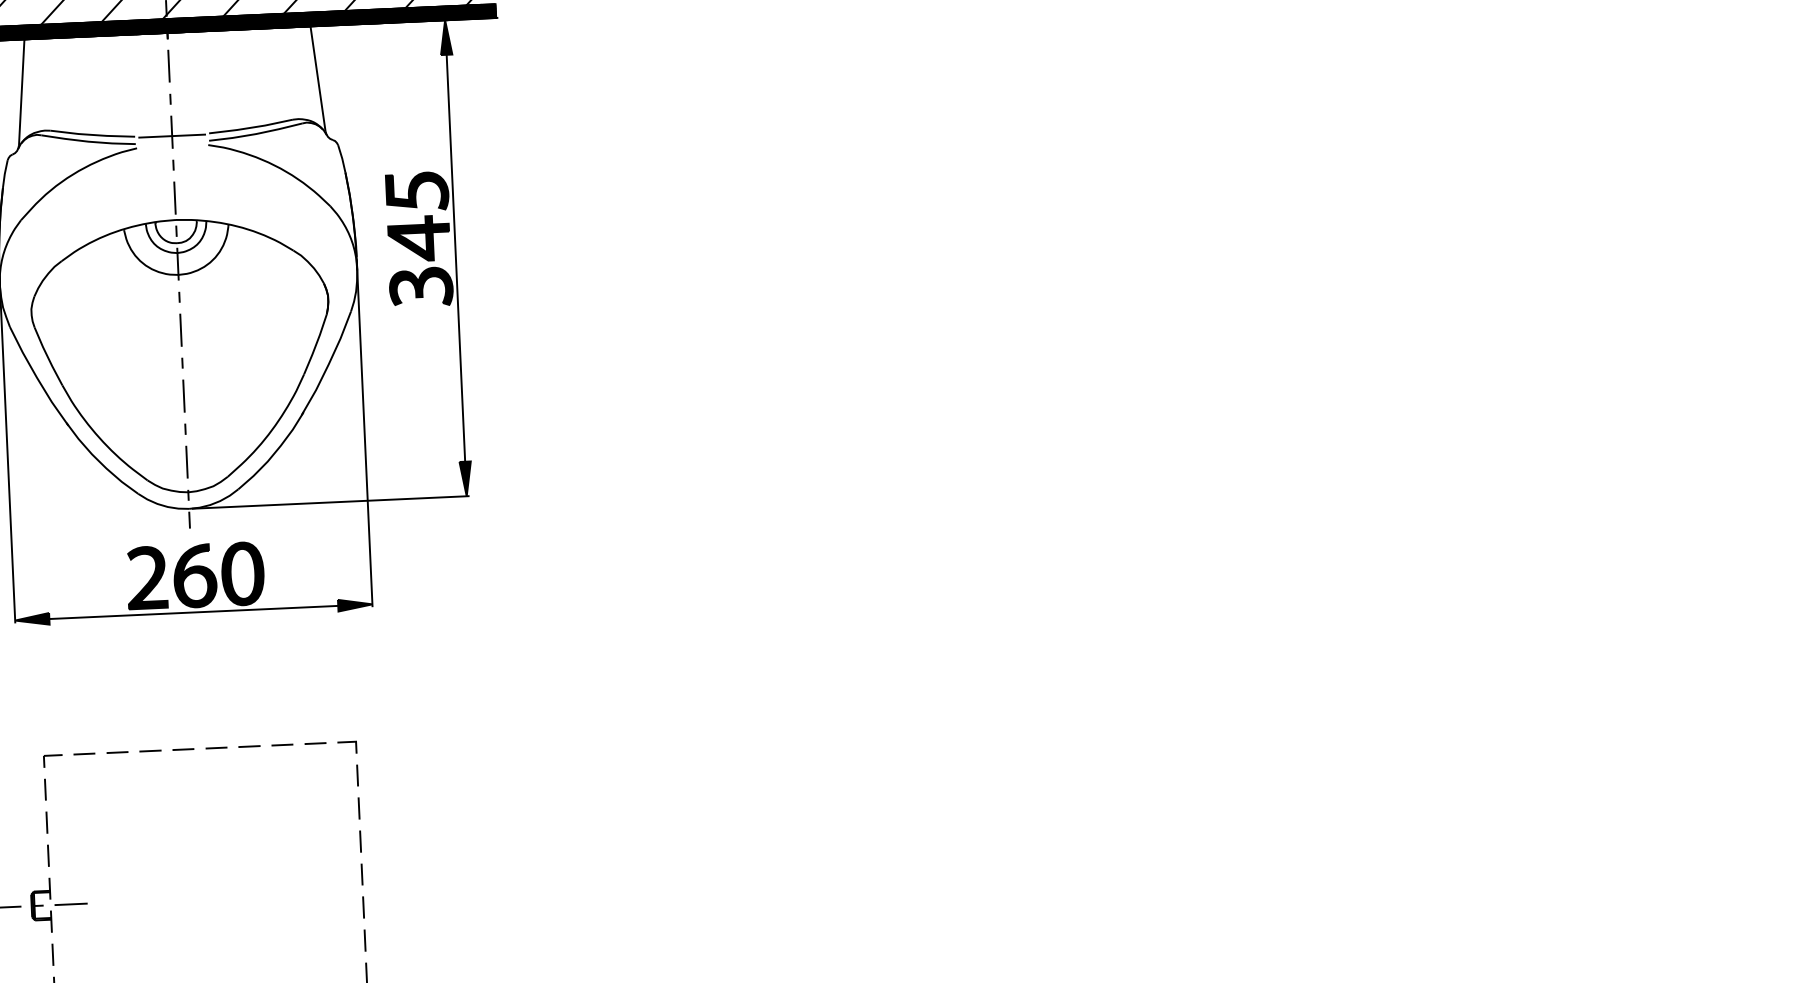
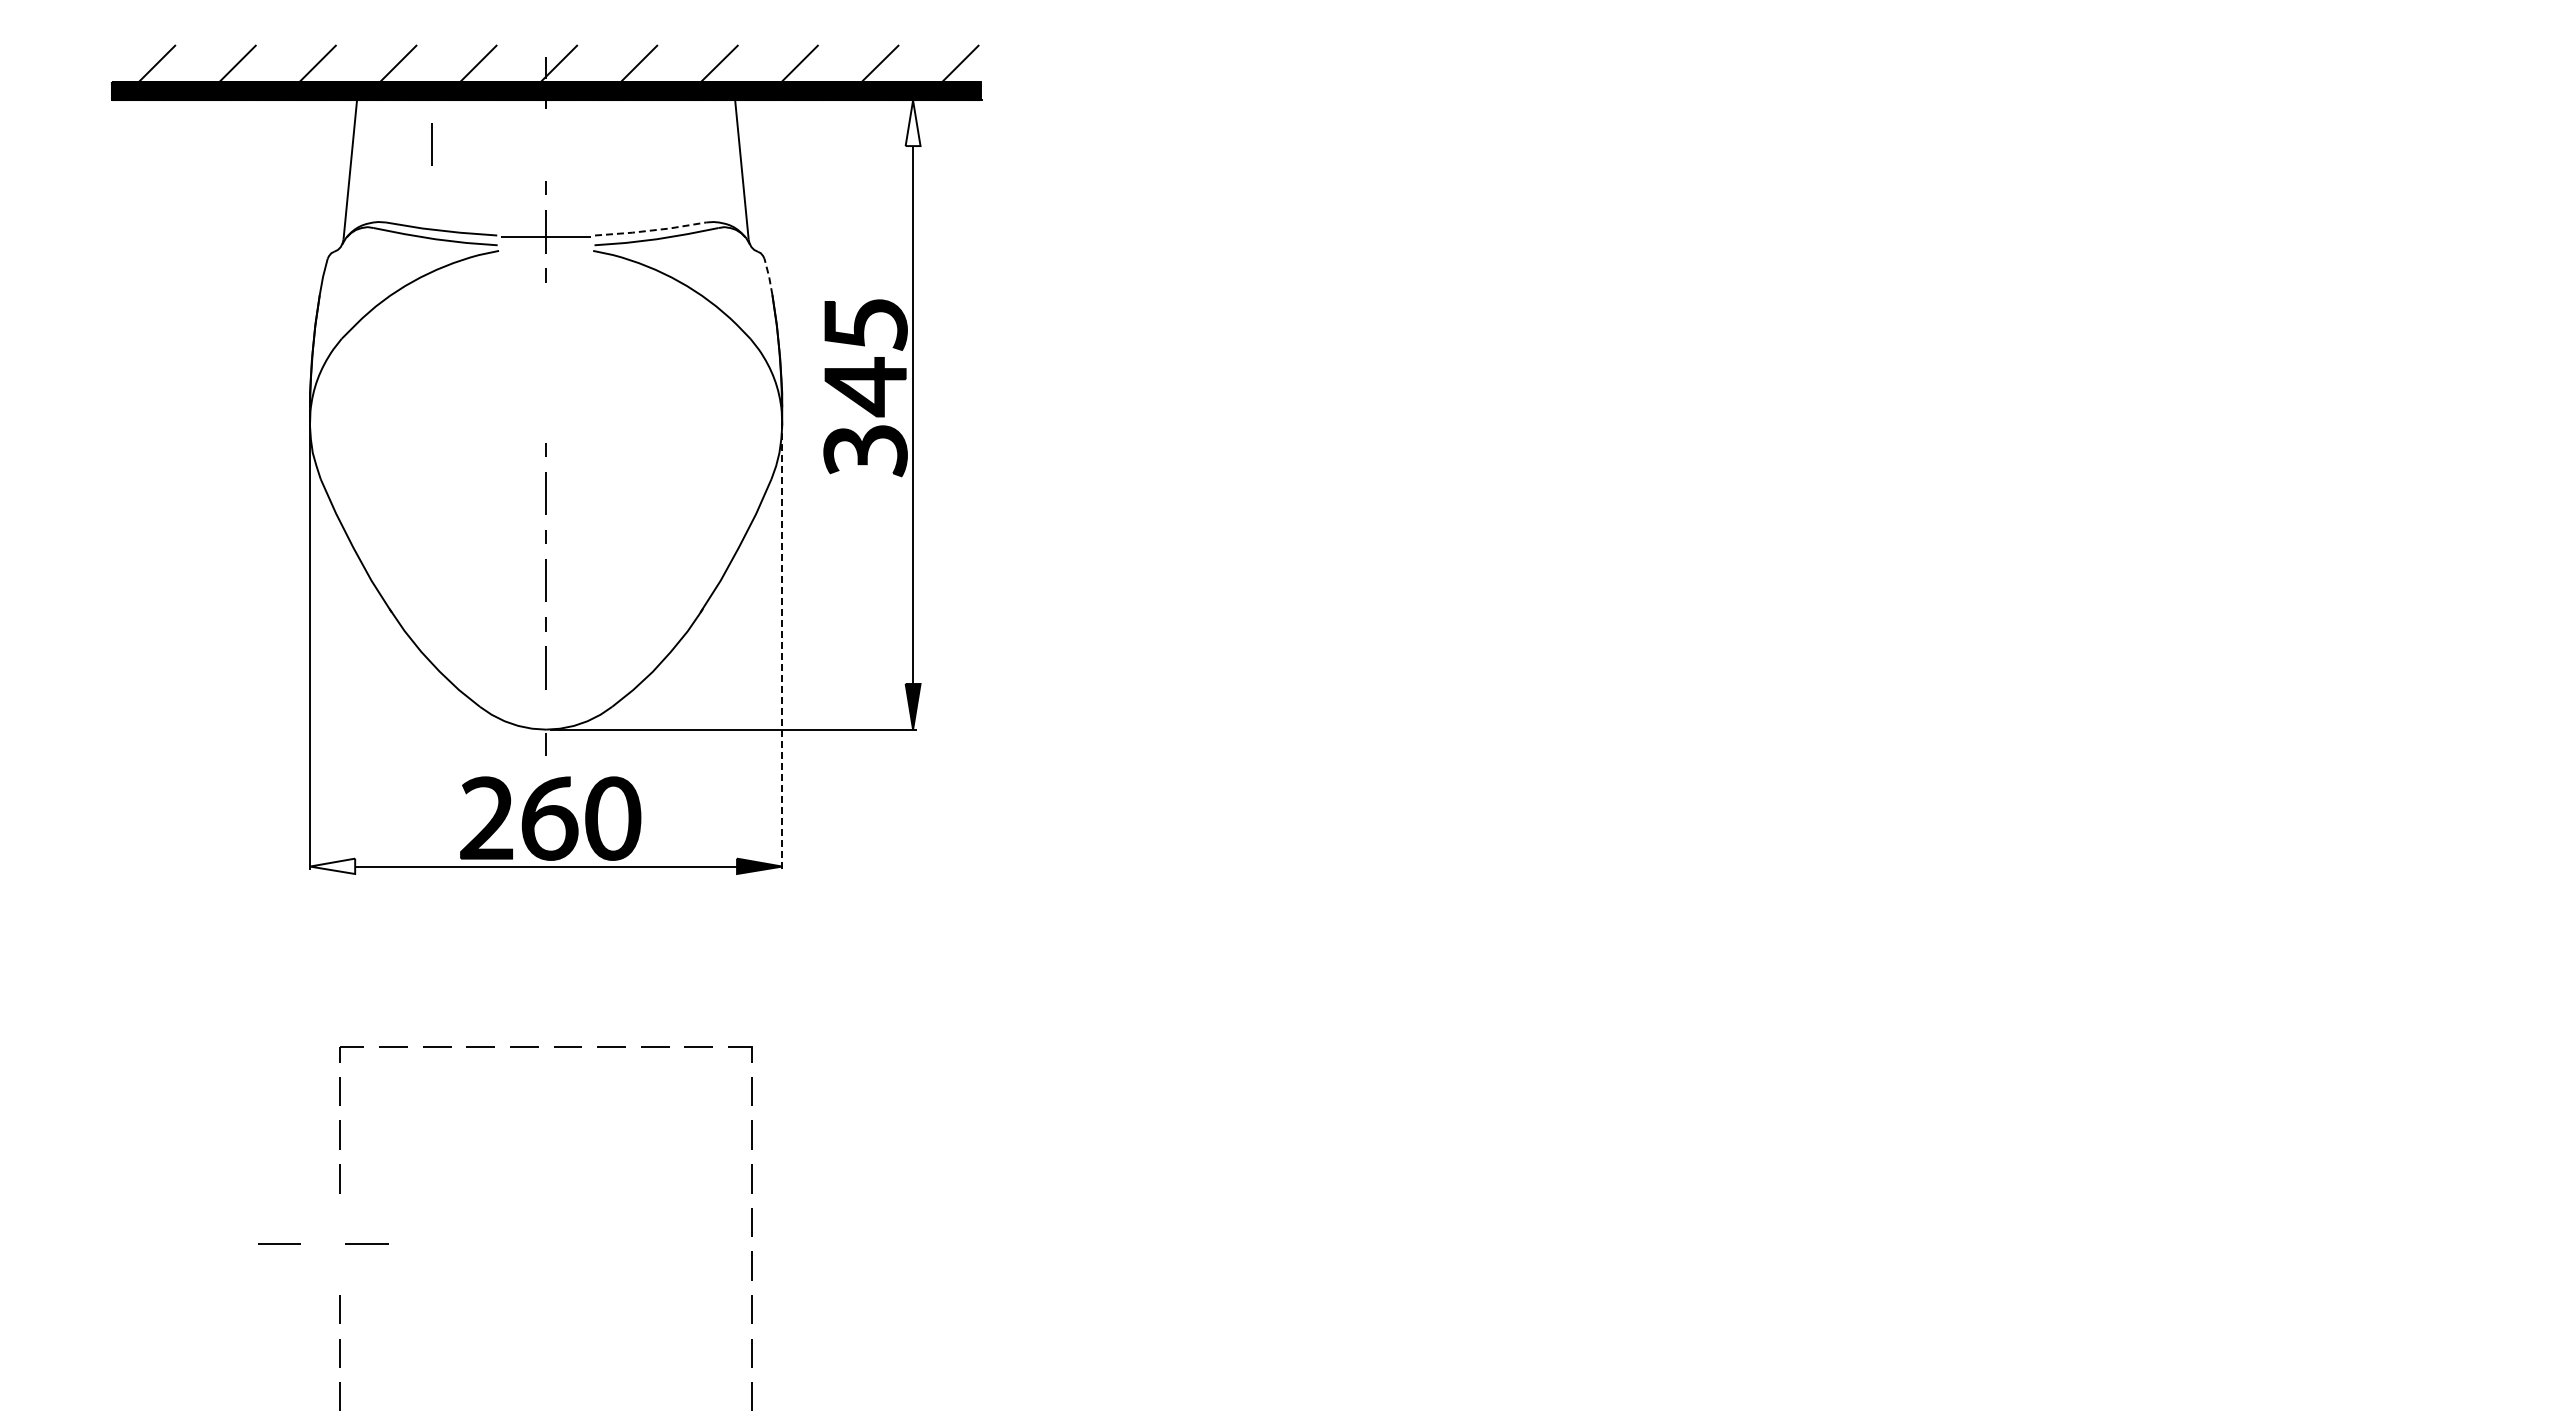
fill: (445, 37) -> (912, 123), removed
line: (168, 66) -> (431, 144), moved
line: (250, 127) -> (650, 230), solid -> dashed
line: (342, 158) -> (769, 276), solid -> dashed
part: (181, 340) -> (546, 507), removed
line: (364, 433) -> (782, 640), solid -> dashed
fill: (32, 619) -> (332, 866), removed
part: (41, 905) -> (327, 1244), removed

